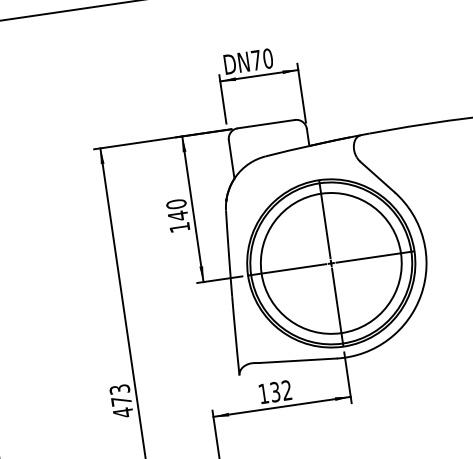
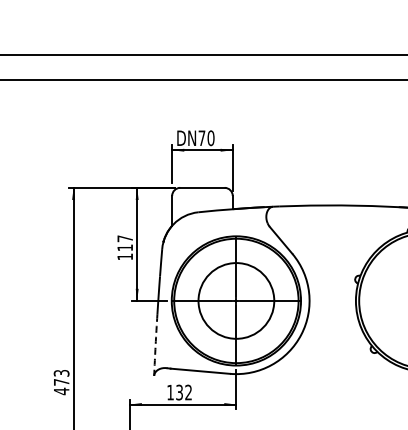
text: (177, 210) -> (125, 243), 140 -> 117
circle: (331, 262) -> (236, 300), size x0.7
arc: (235, 336) -> (155, 345), solid -> dashed

